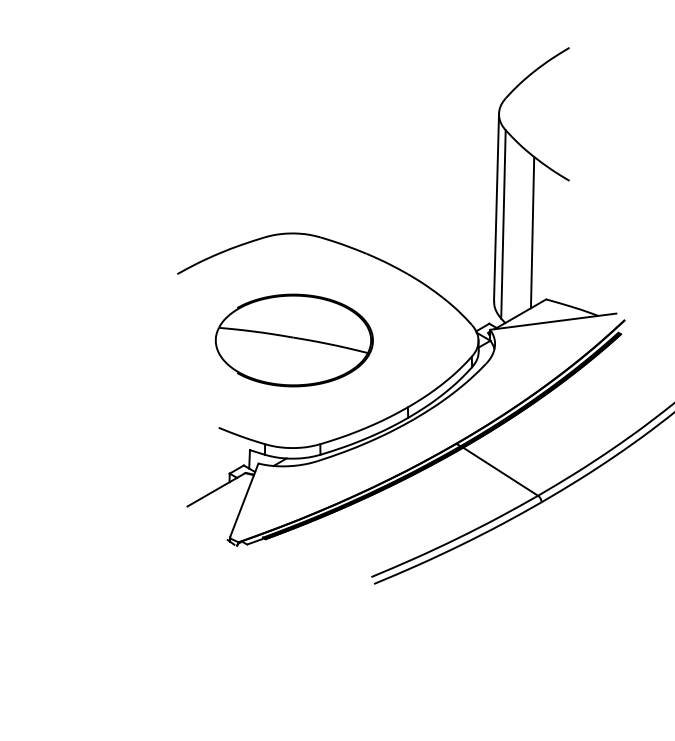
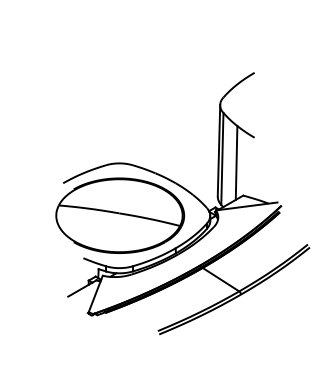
part: (294, 340) -> (120, 215), size x1.67

